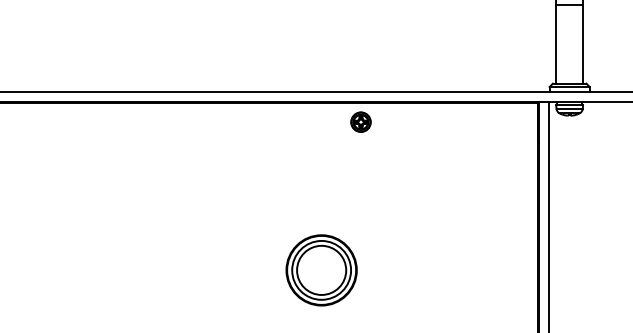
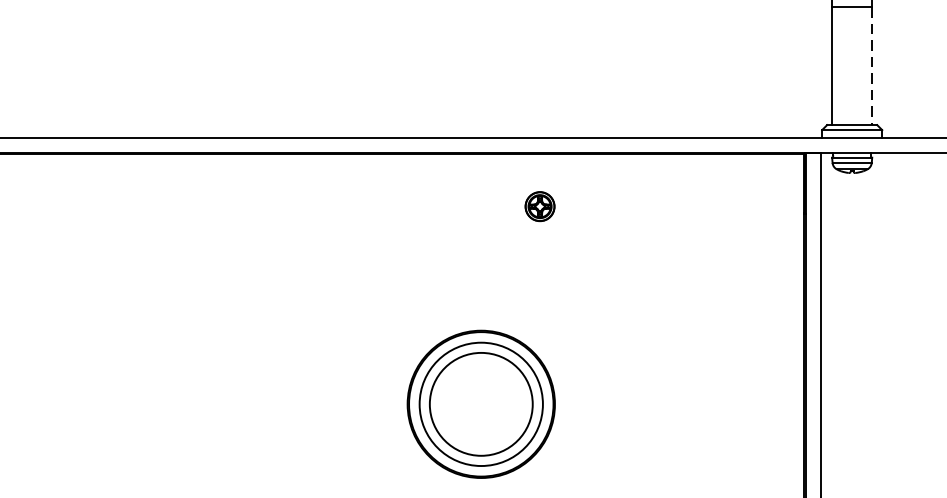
line: (583, 44) -> (872, 66), solid -> dashed
part: (360, 121) -> (539, 205), moved
part: (321, 270) -> (480, 404), size x1.4

